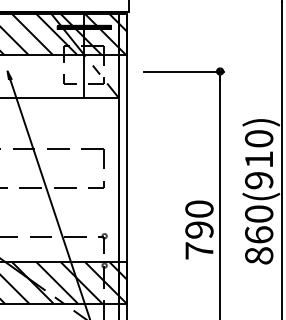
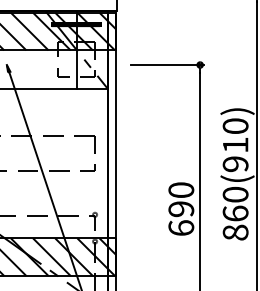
text: (199, 250) -> (181, 227), 790 -> 690

